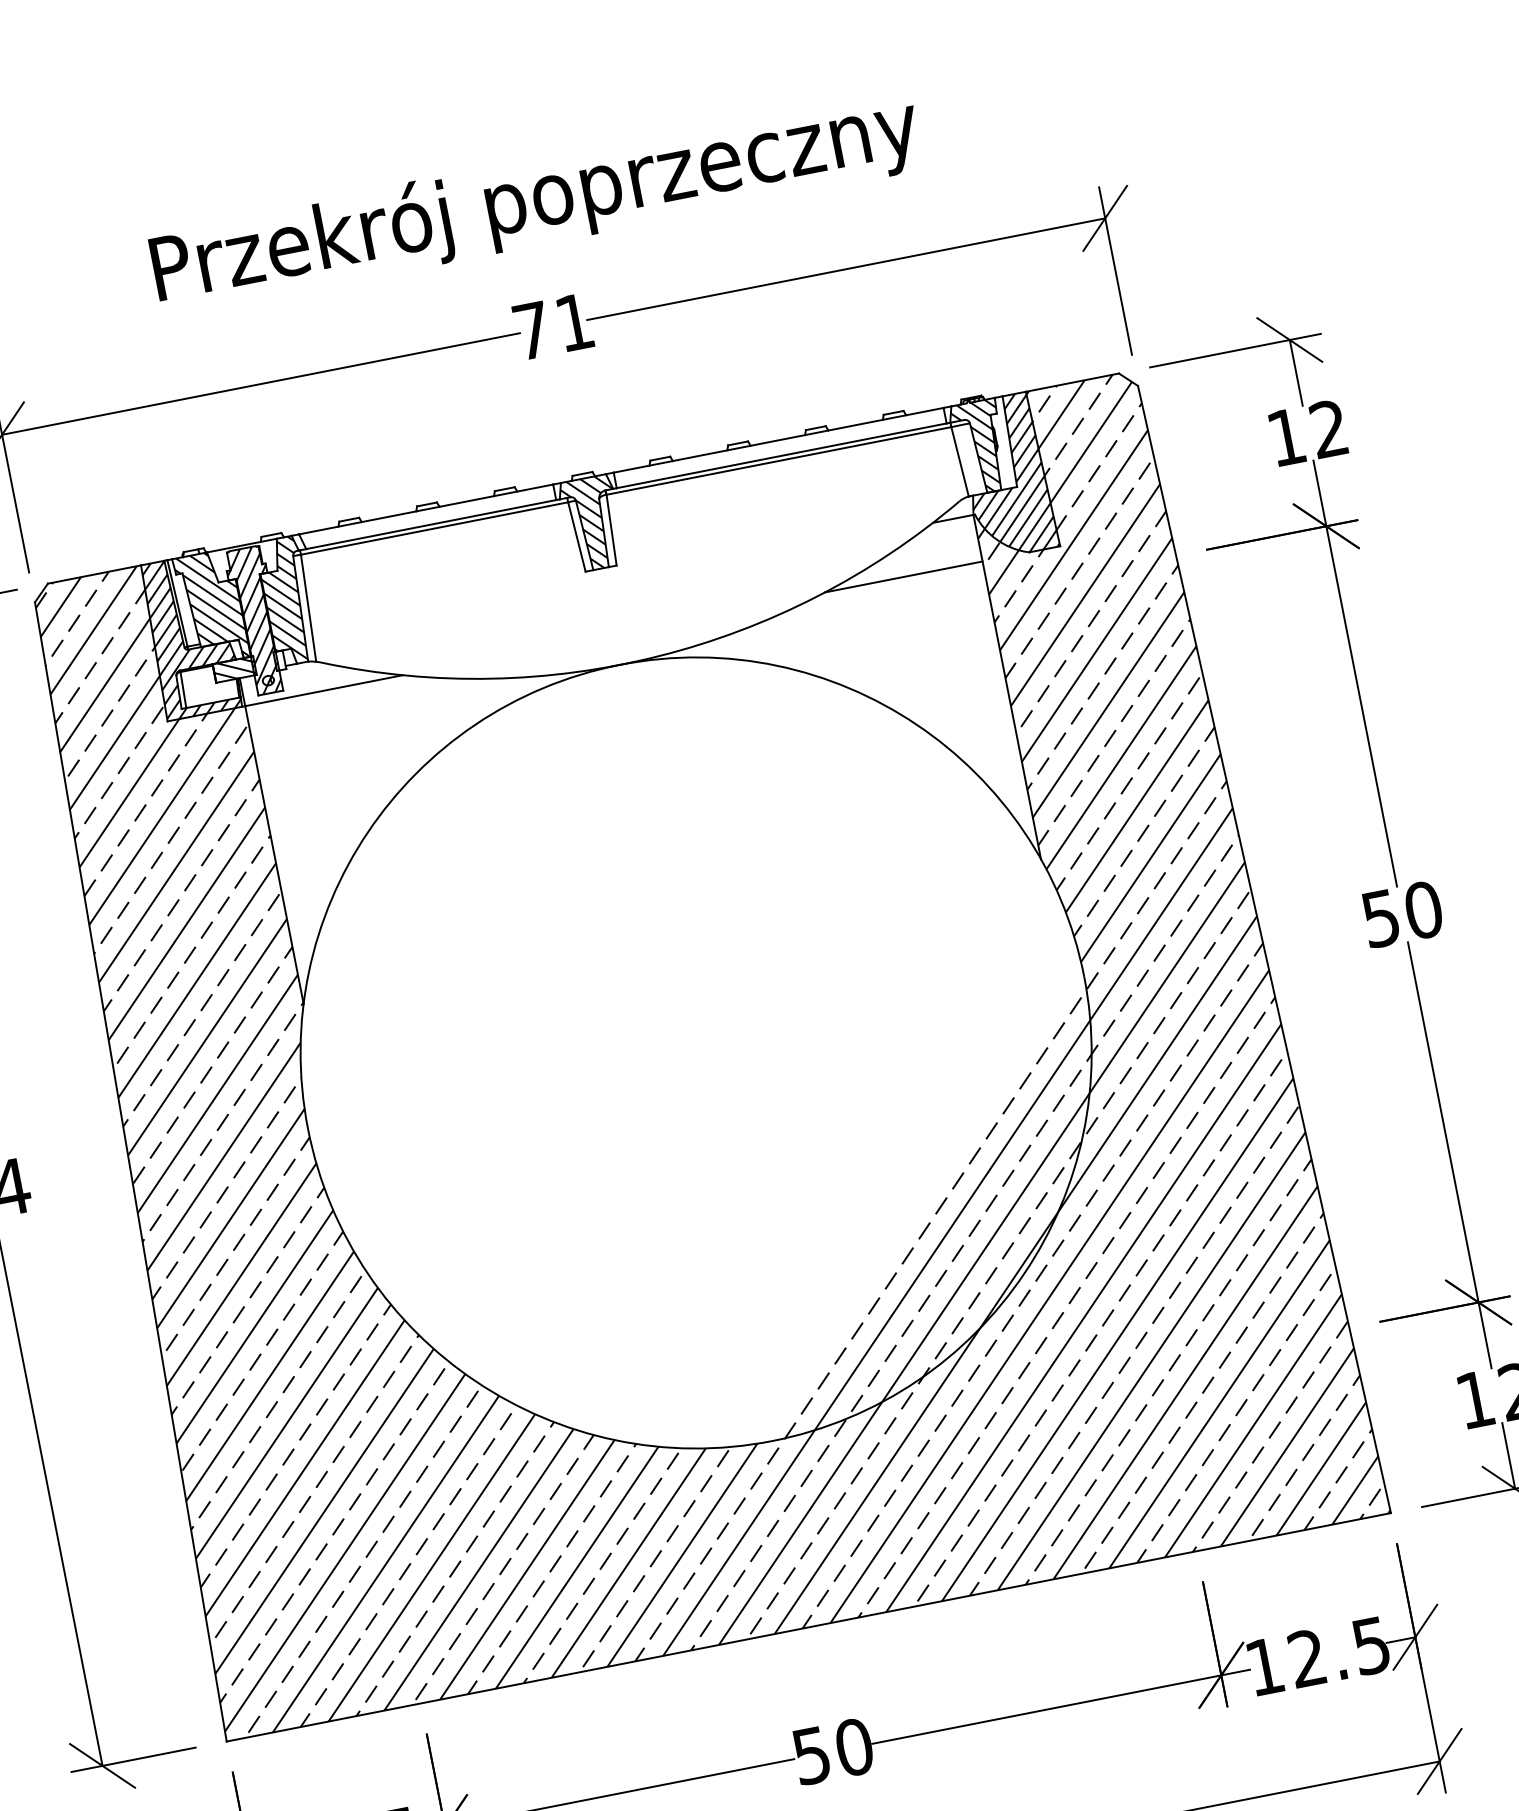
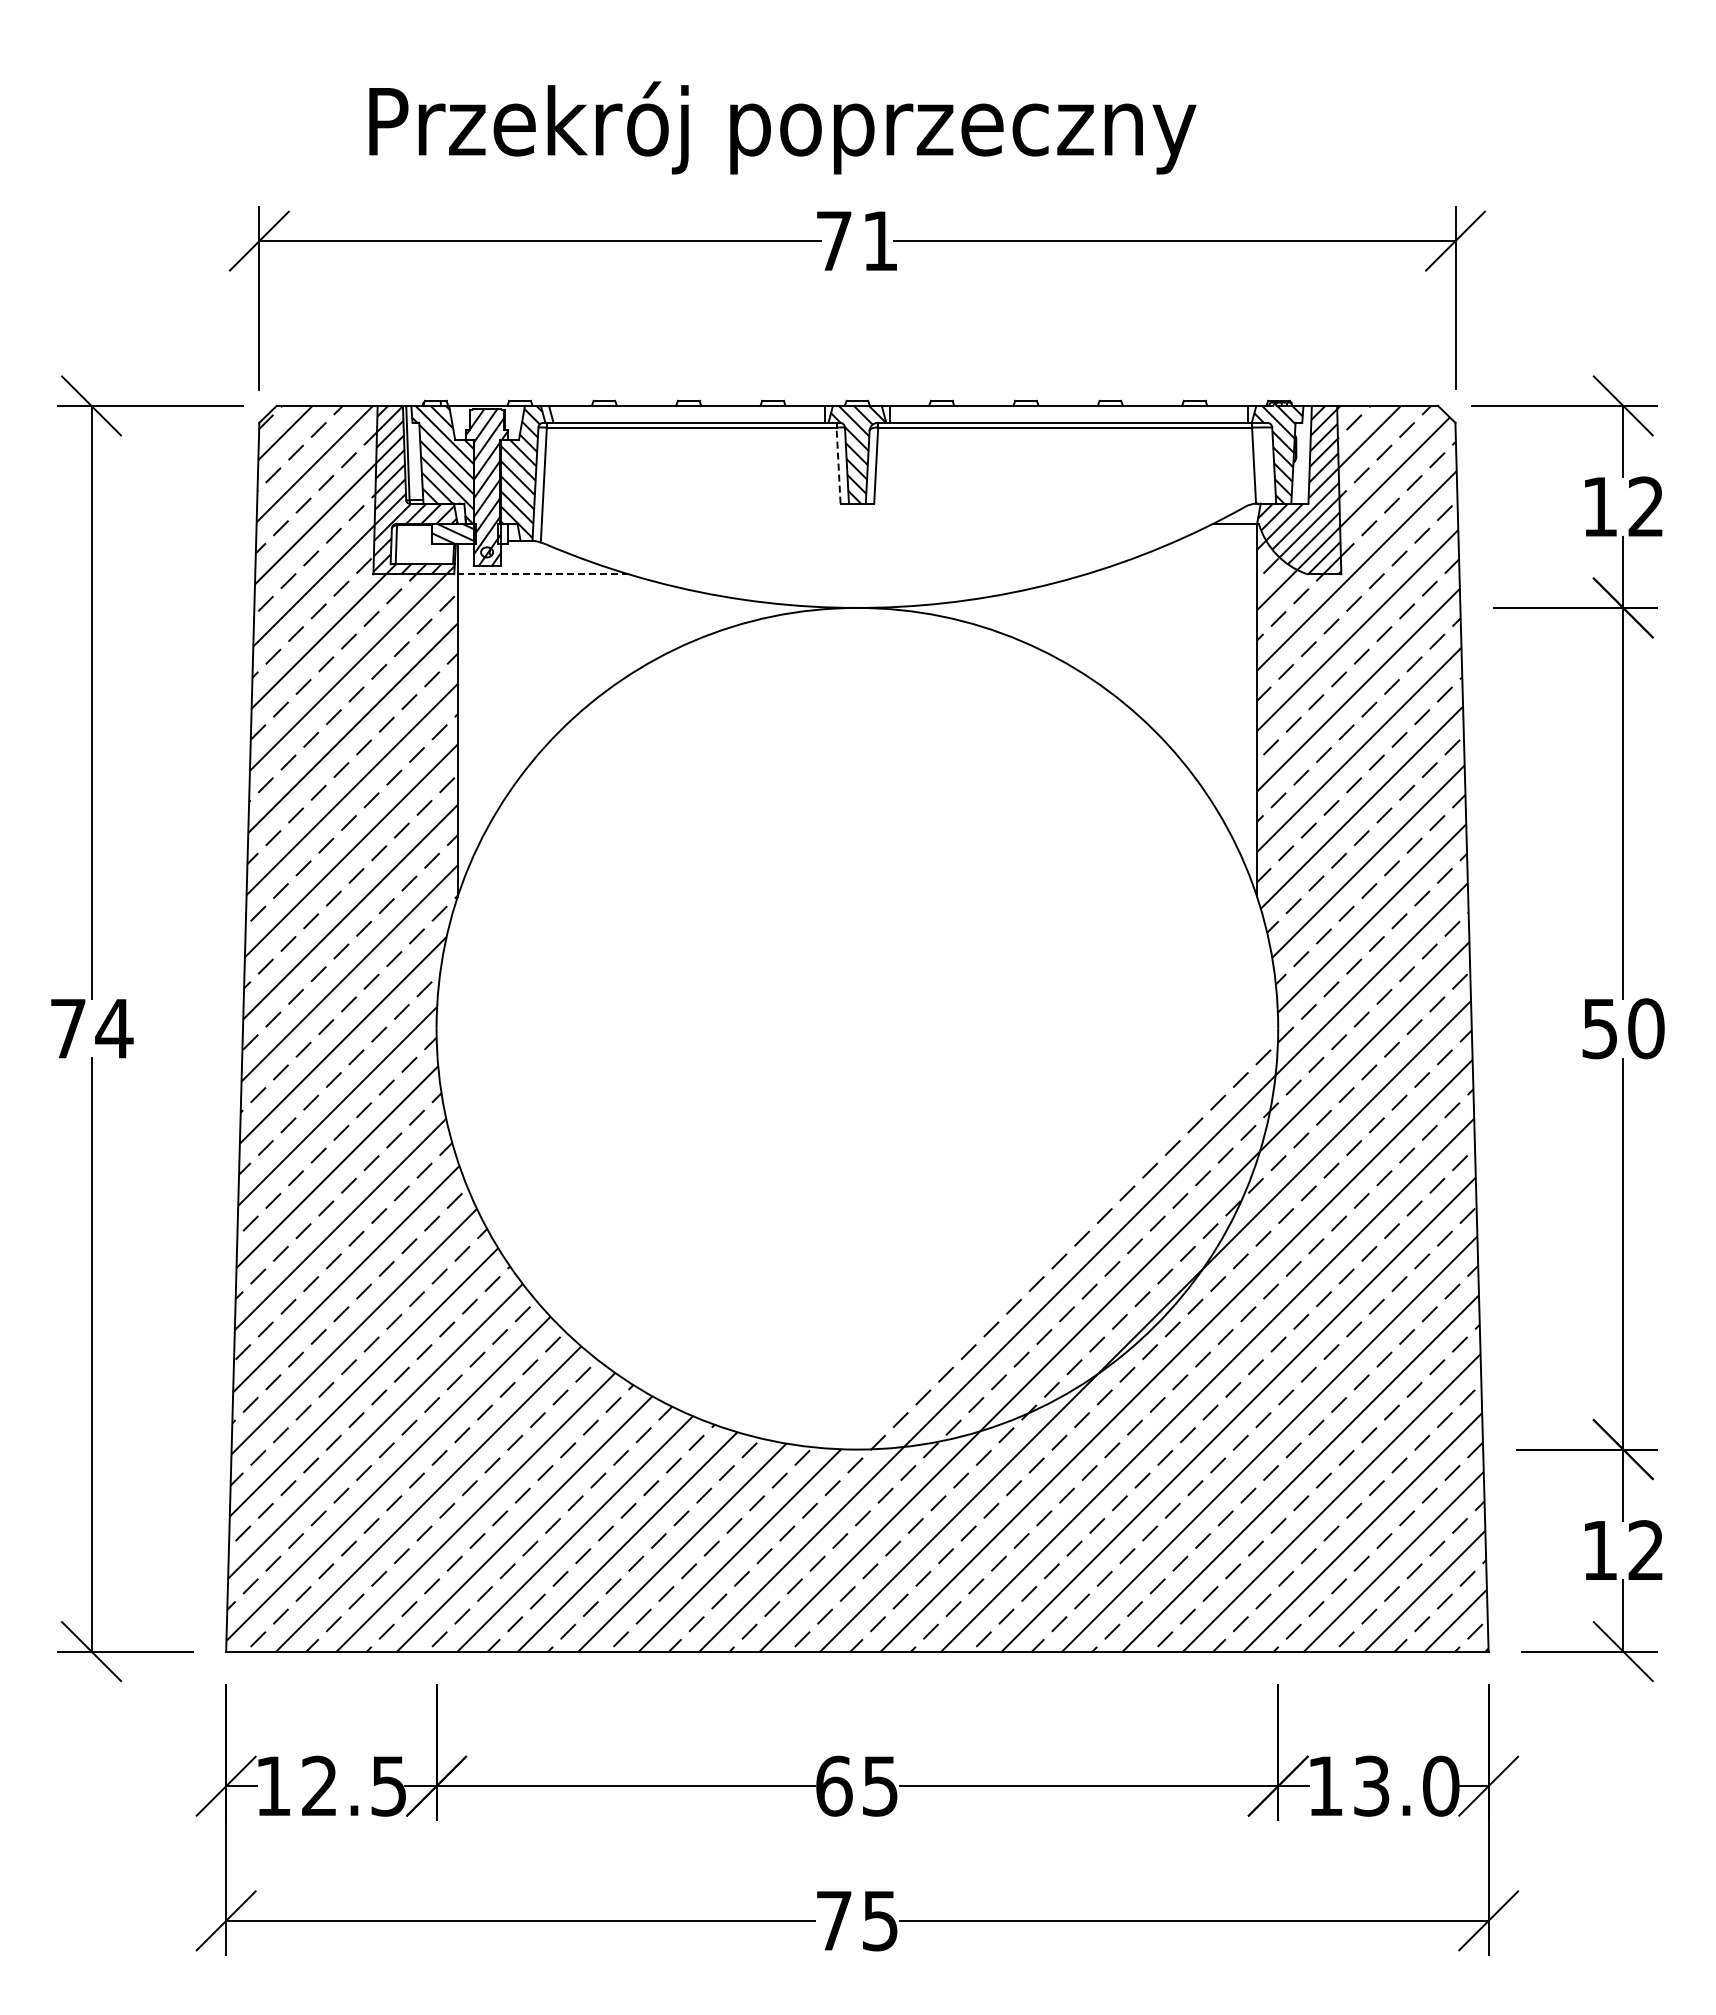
text: (535, 201) -> (782, 127), moved
line: (576, 536) -> (838, 465), solid -> dashed
line: (903, 577) -> (1171, 574), removed
line: (321, 691) -> (540, 574), solid -> dashed
text: (1339, 1651) -> (1406, 1785), 12.5 -> 13.0
text: (833, 1750) -> (857, 1785), 50 -> 65

